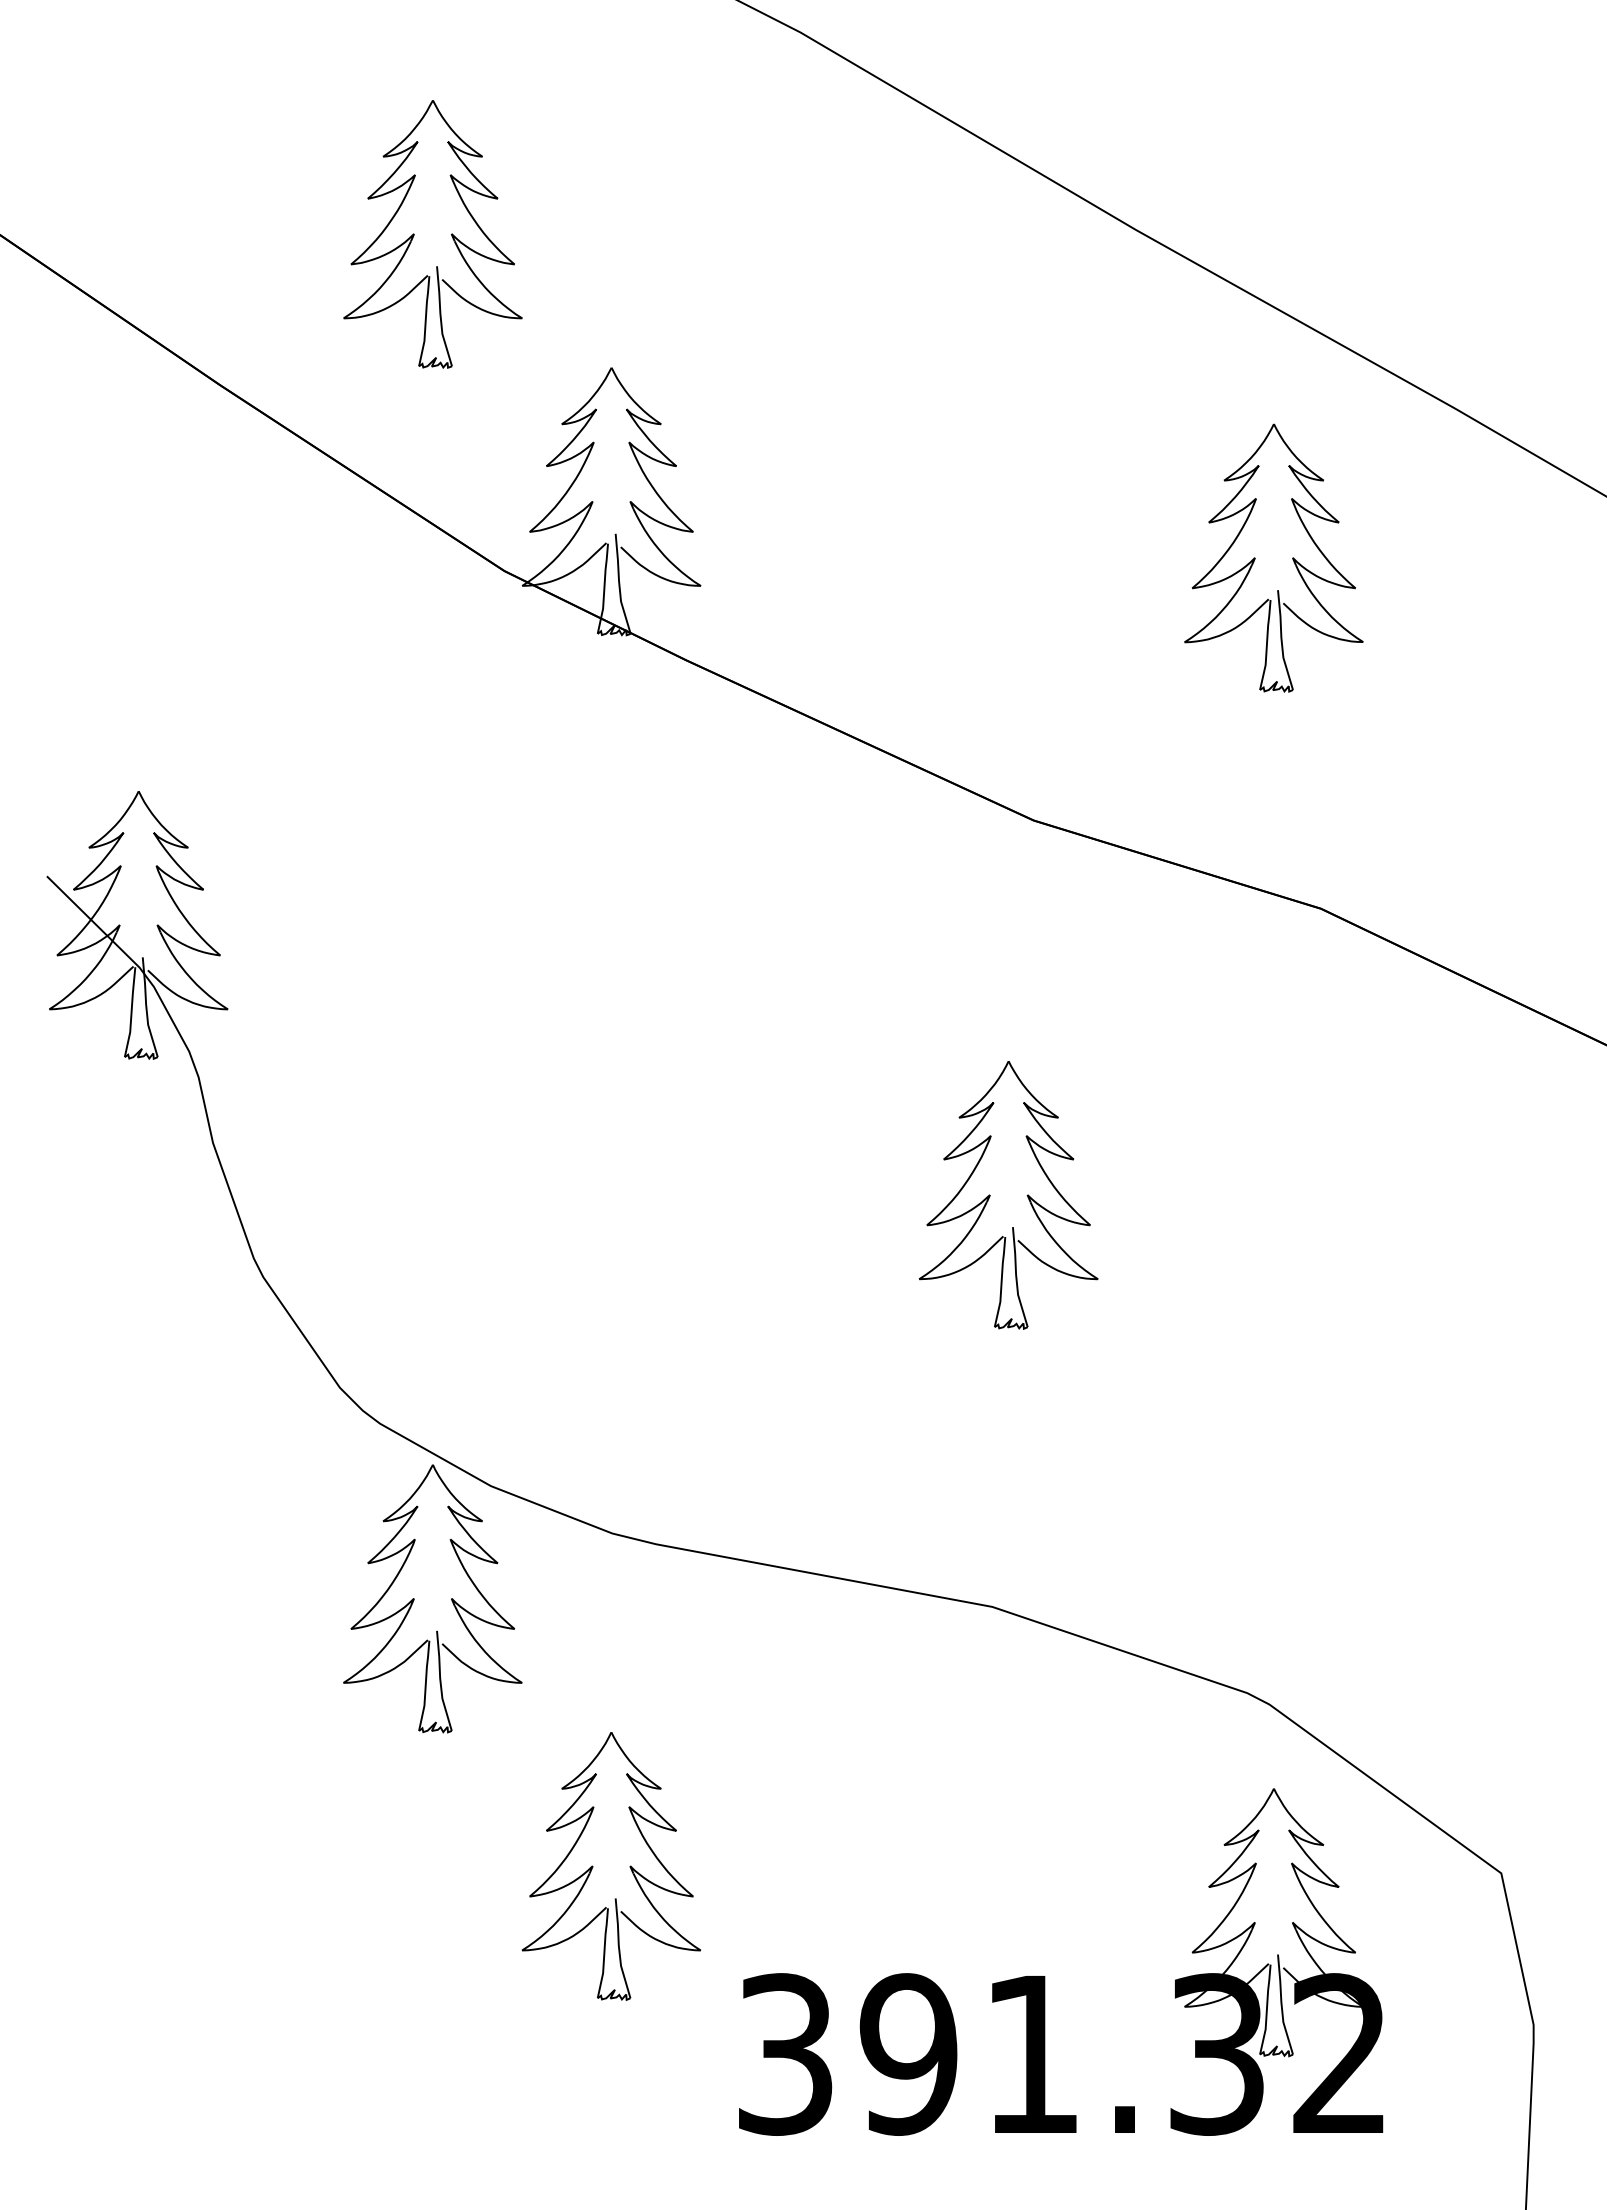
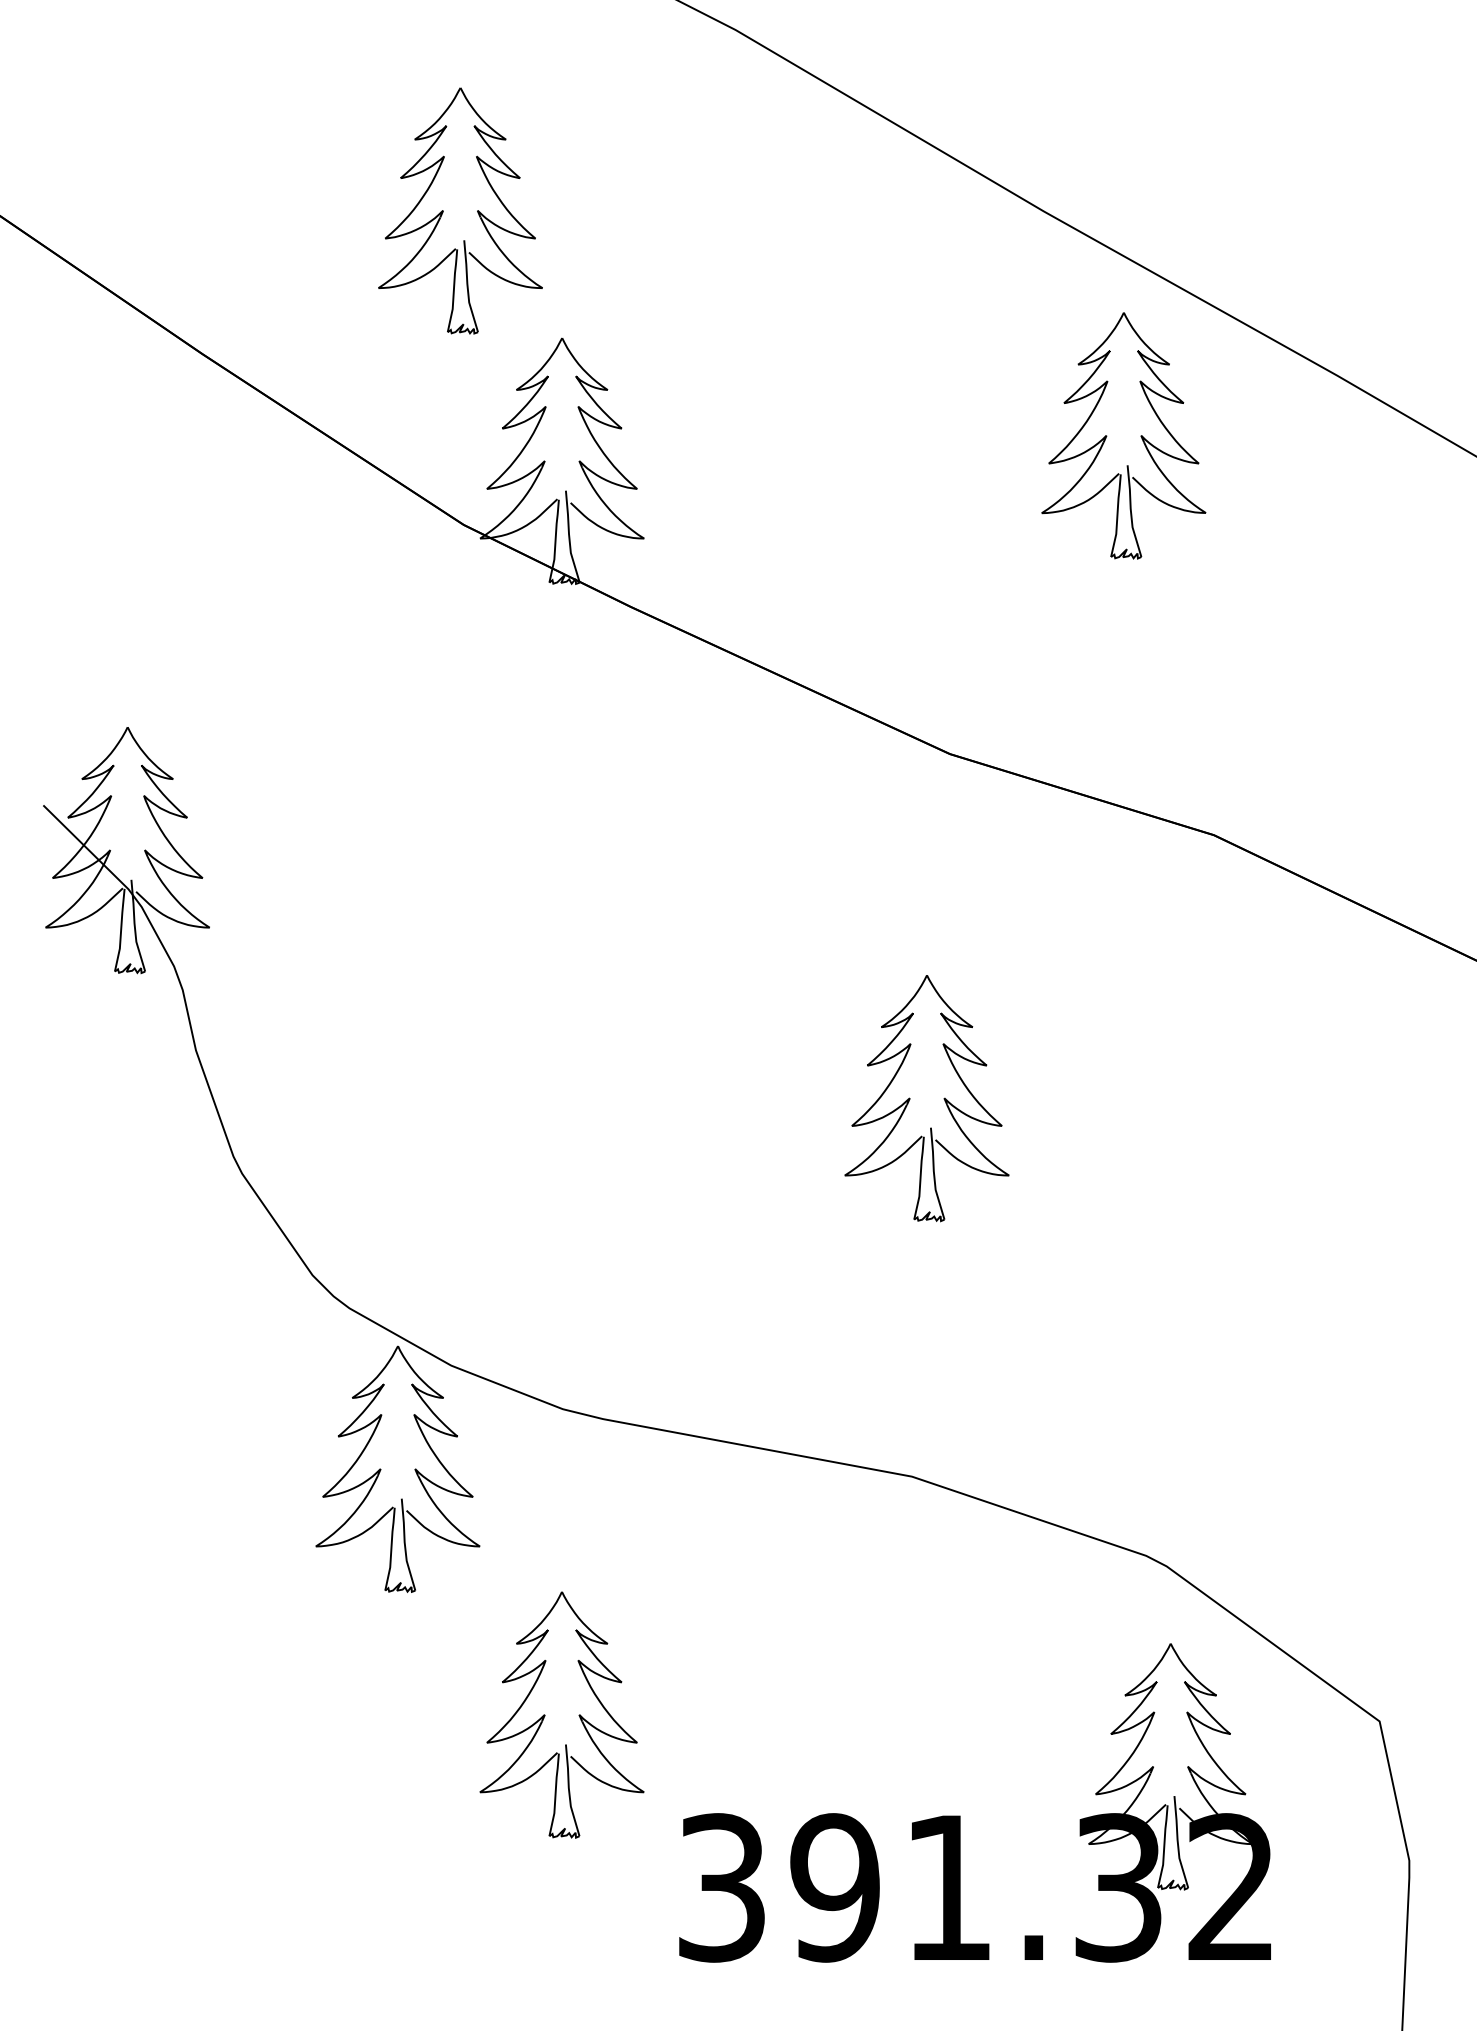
part: (414, 234) -> (443, 211), moved
part: (1255, 557) -> (1106, 435), moved

